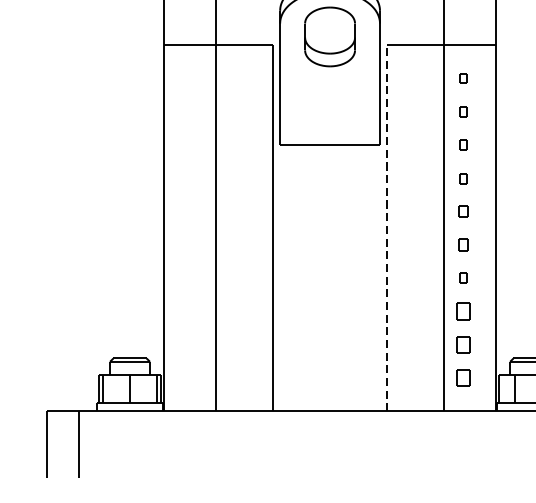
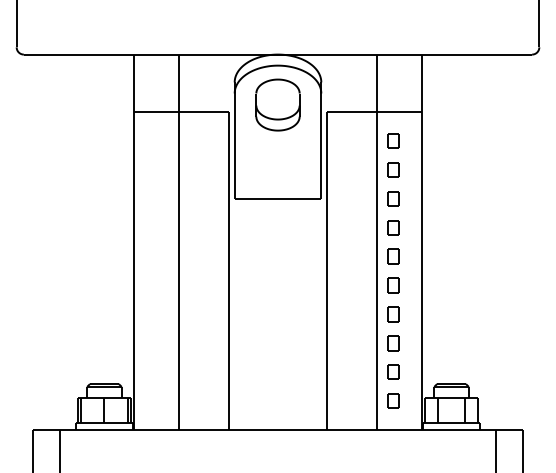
part: (463, 77) -> (393, 140), size x1.67
part: (463, 111) -> (393, 169), size x1.67
part: (463, 144) -> (393, 198), size x1.67
part: (463, 178) -> (393, 227), size x1.67
part: (463, 211) -> (393, 256), size x1.43
line: (387, 228) -> (327, 271), dashed -> solid
part: (463, 244) -> (393, 285), size x1.43
part: (463, 278) -> (393, 314), size x1.67

